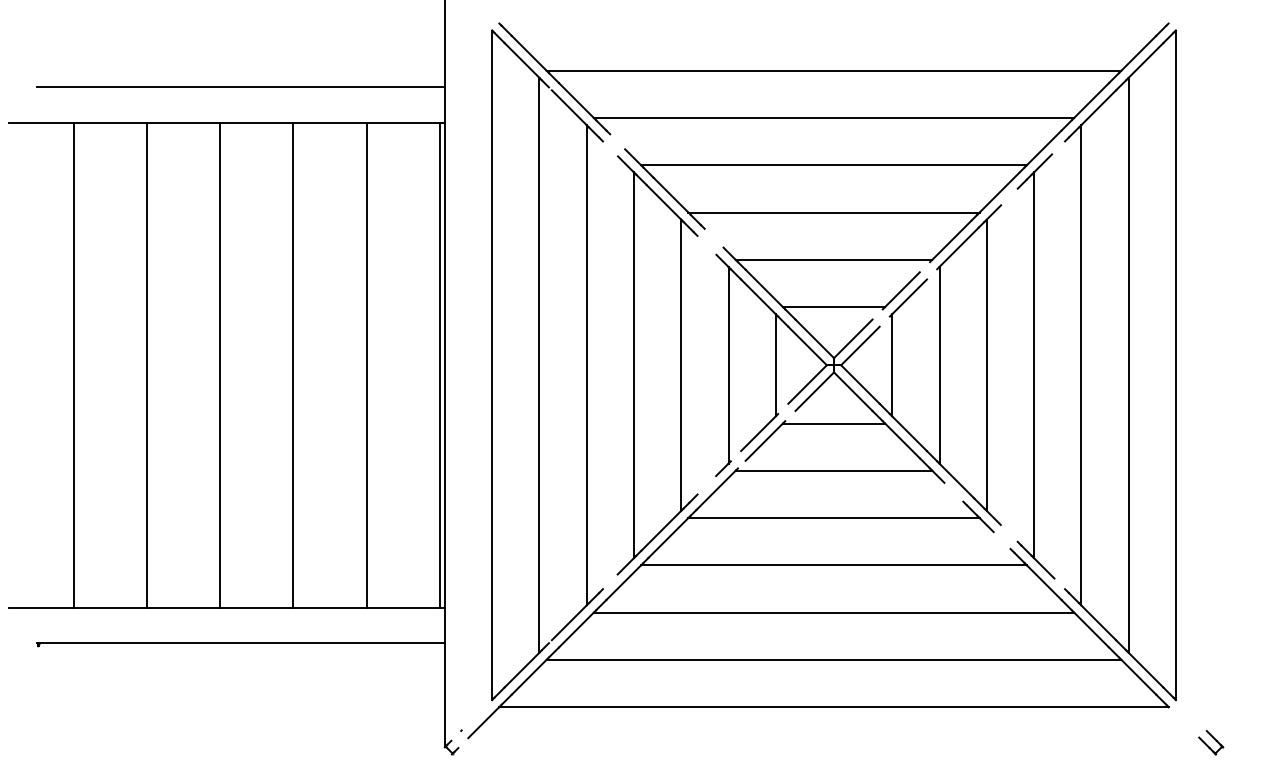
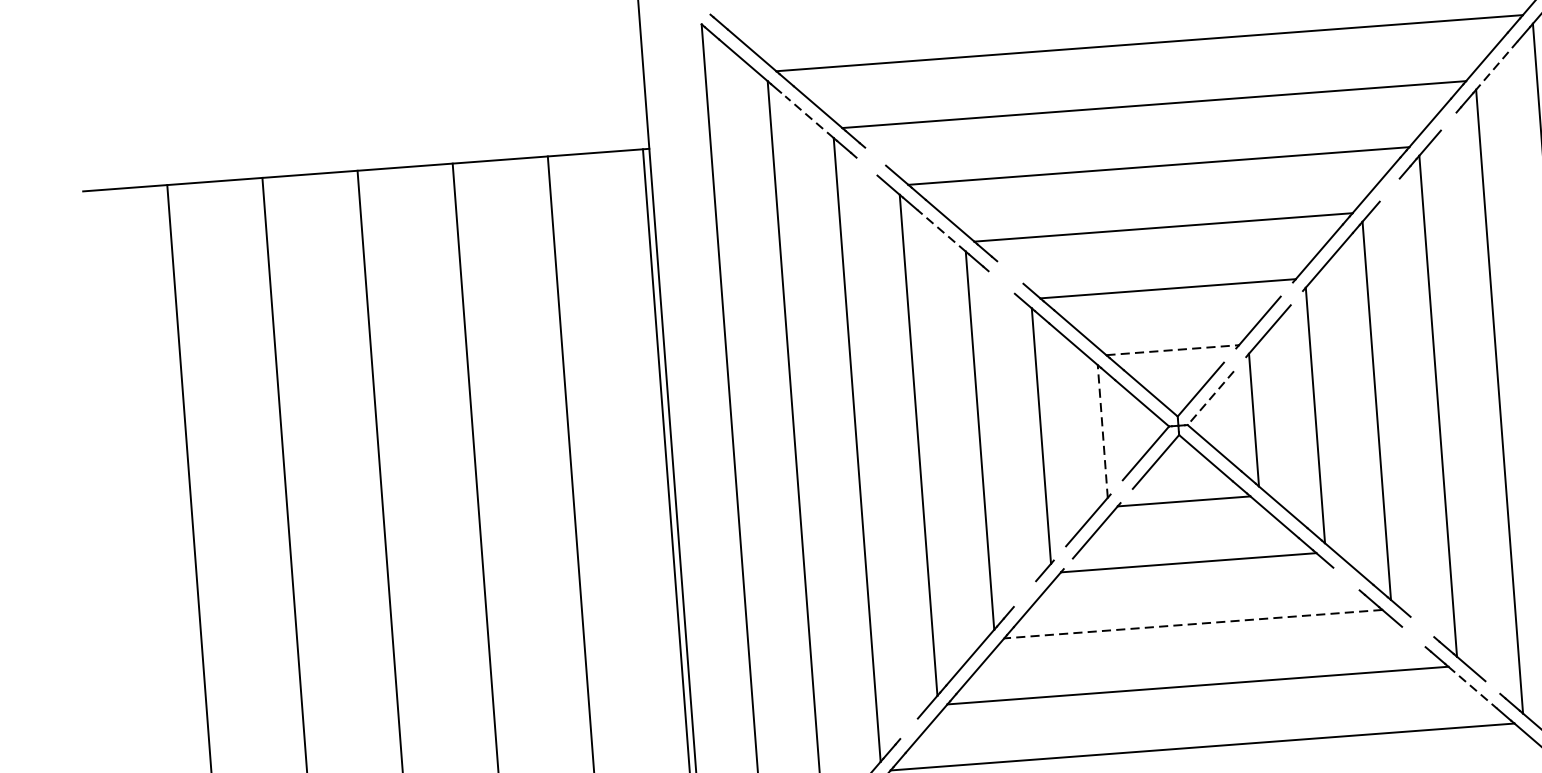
line: (240, 87) -> (380, 123), removed
line: (569, 107) -> (809, 116), solid -> dashed
line: (1098, 107) -> (1496, 65), solid -> dashed
line: (663, 202) -> (941, 231), solid -> dashed
line: (834, 307) -> (1173, 350), solid -> dashed
line: (860, 346) -> (1210, 398), solid -> dashed
line: (775, 364) -> (1102, 430), solid -> dashed
line: (834, 518) -> (1193, 624), solid -> dashed
line: (1044, 582) -> (1472, 687), solid -> dashed

